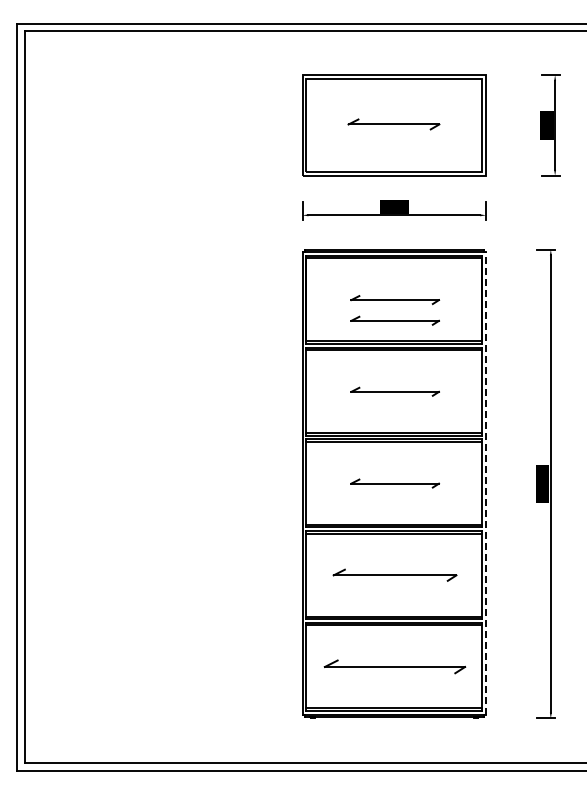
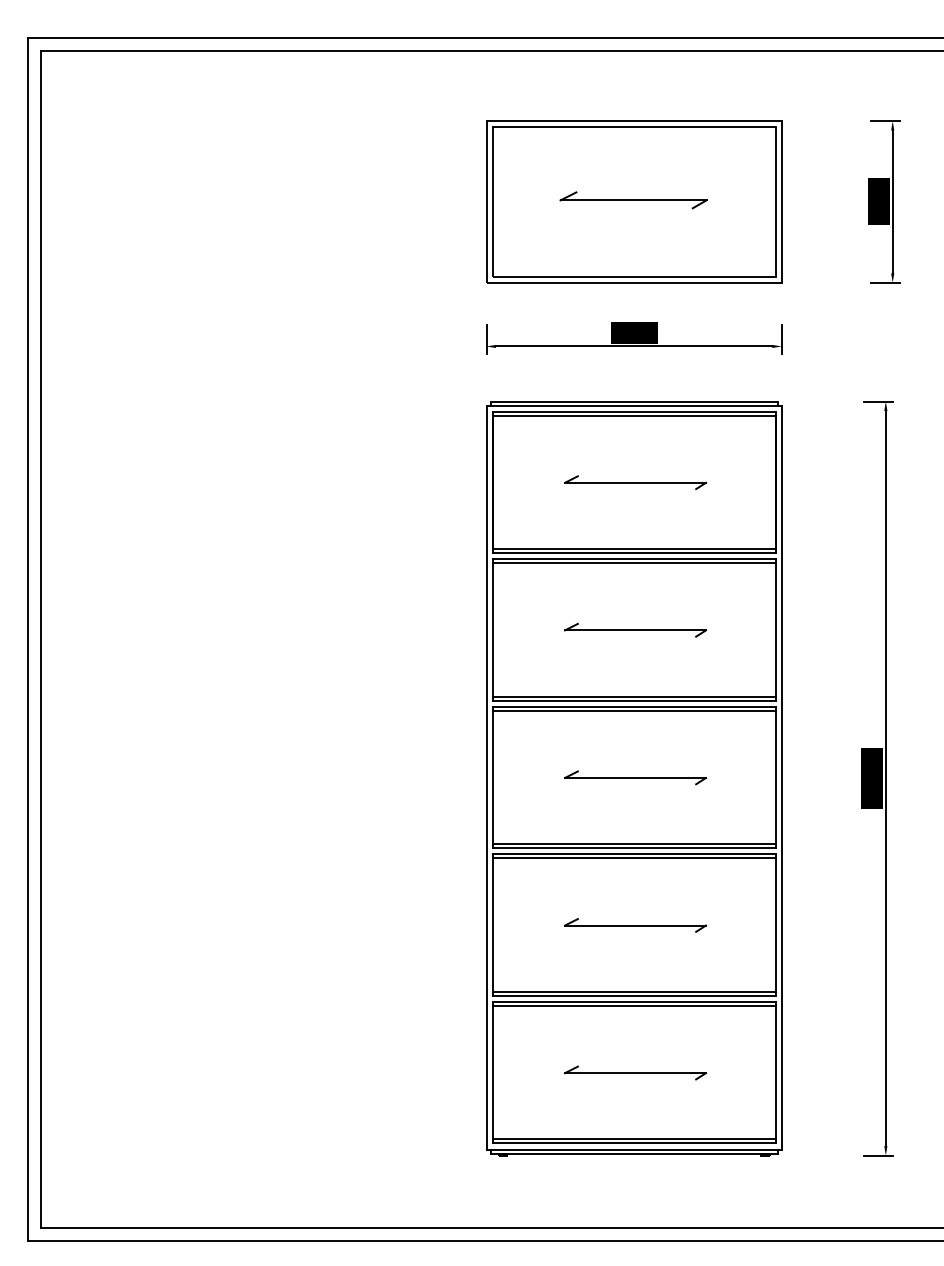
part: (394, 320) -> (634, 515), removed
line: (486, 482) -> (782, 776), dashed -> solid
part: (395, 575) -> (636, 925), size x0.71
part: (395, 667) -> (636, 1073), size x0.62

